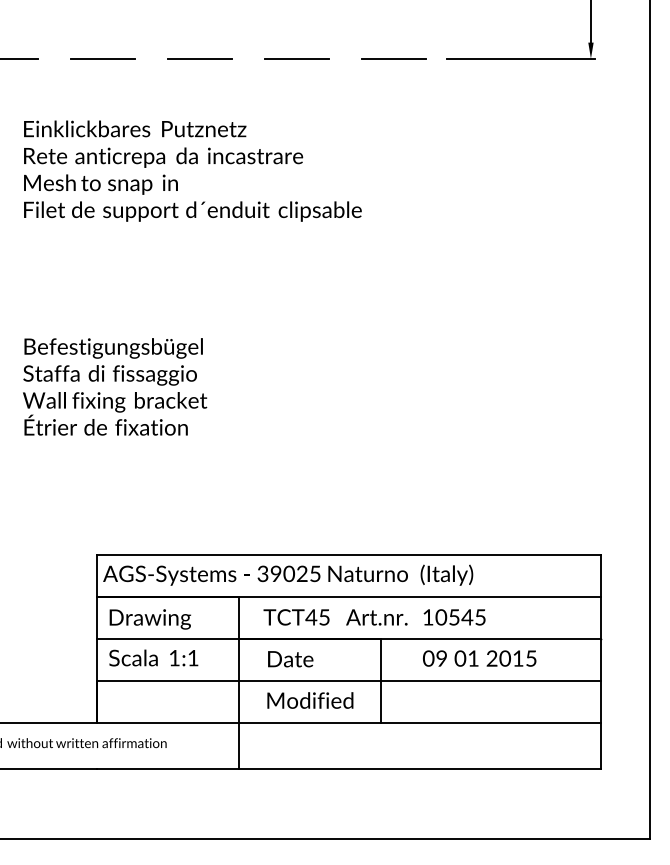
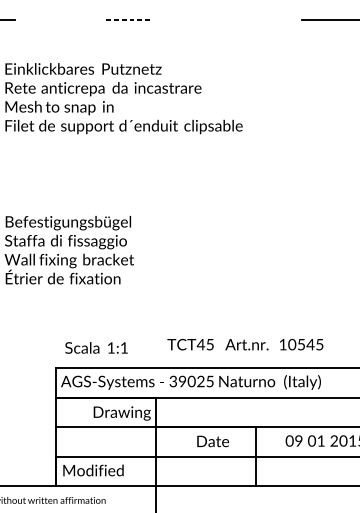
line: (102, 58) -> (60, 19), removed
line: (200, 58) -> (129, 19), solid -> dashed
line: (296, 58) -> (196, 19), removed
line: (393, 58) -> (264, 19), removed
text: (374, 617) -> (245, 344), moved
text: (149, 619) -> (121, 413), moved
text: (153, 657) -> (96, 347), moved
text: (290, 659) -> (213, 441), moved
text: (310, 700) -> (93, 470), moved

